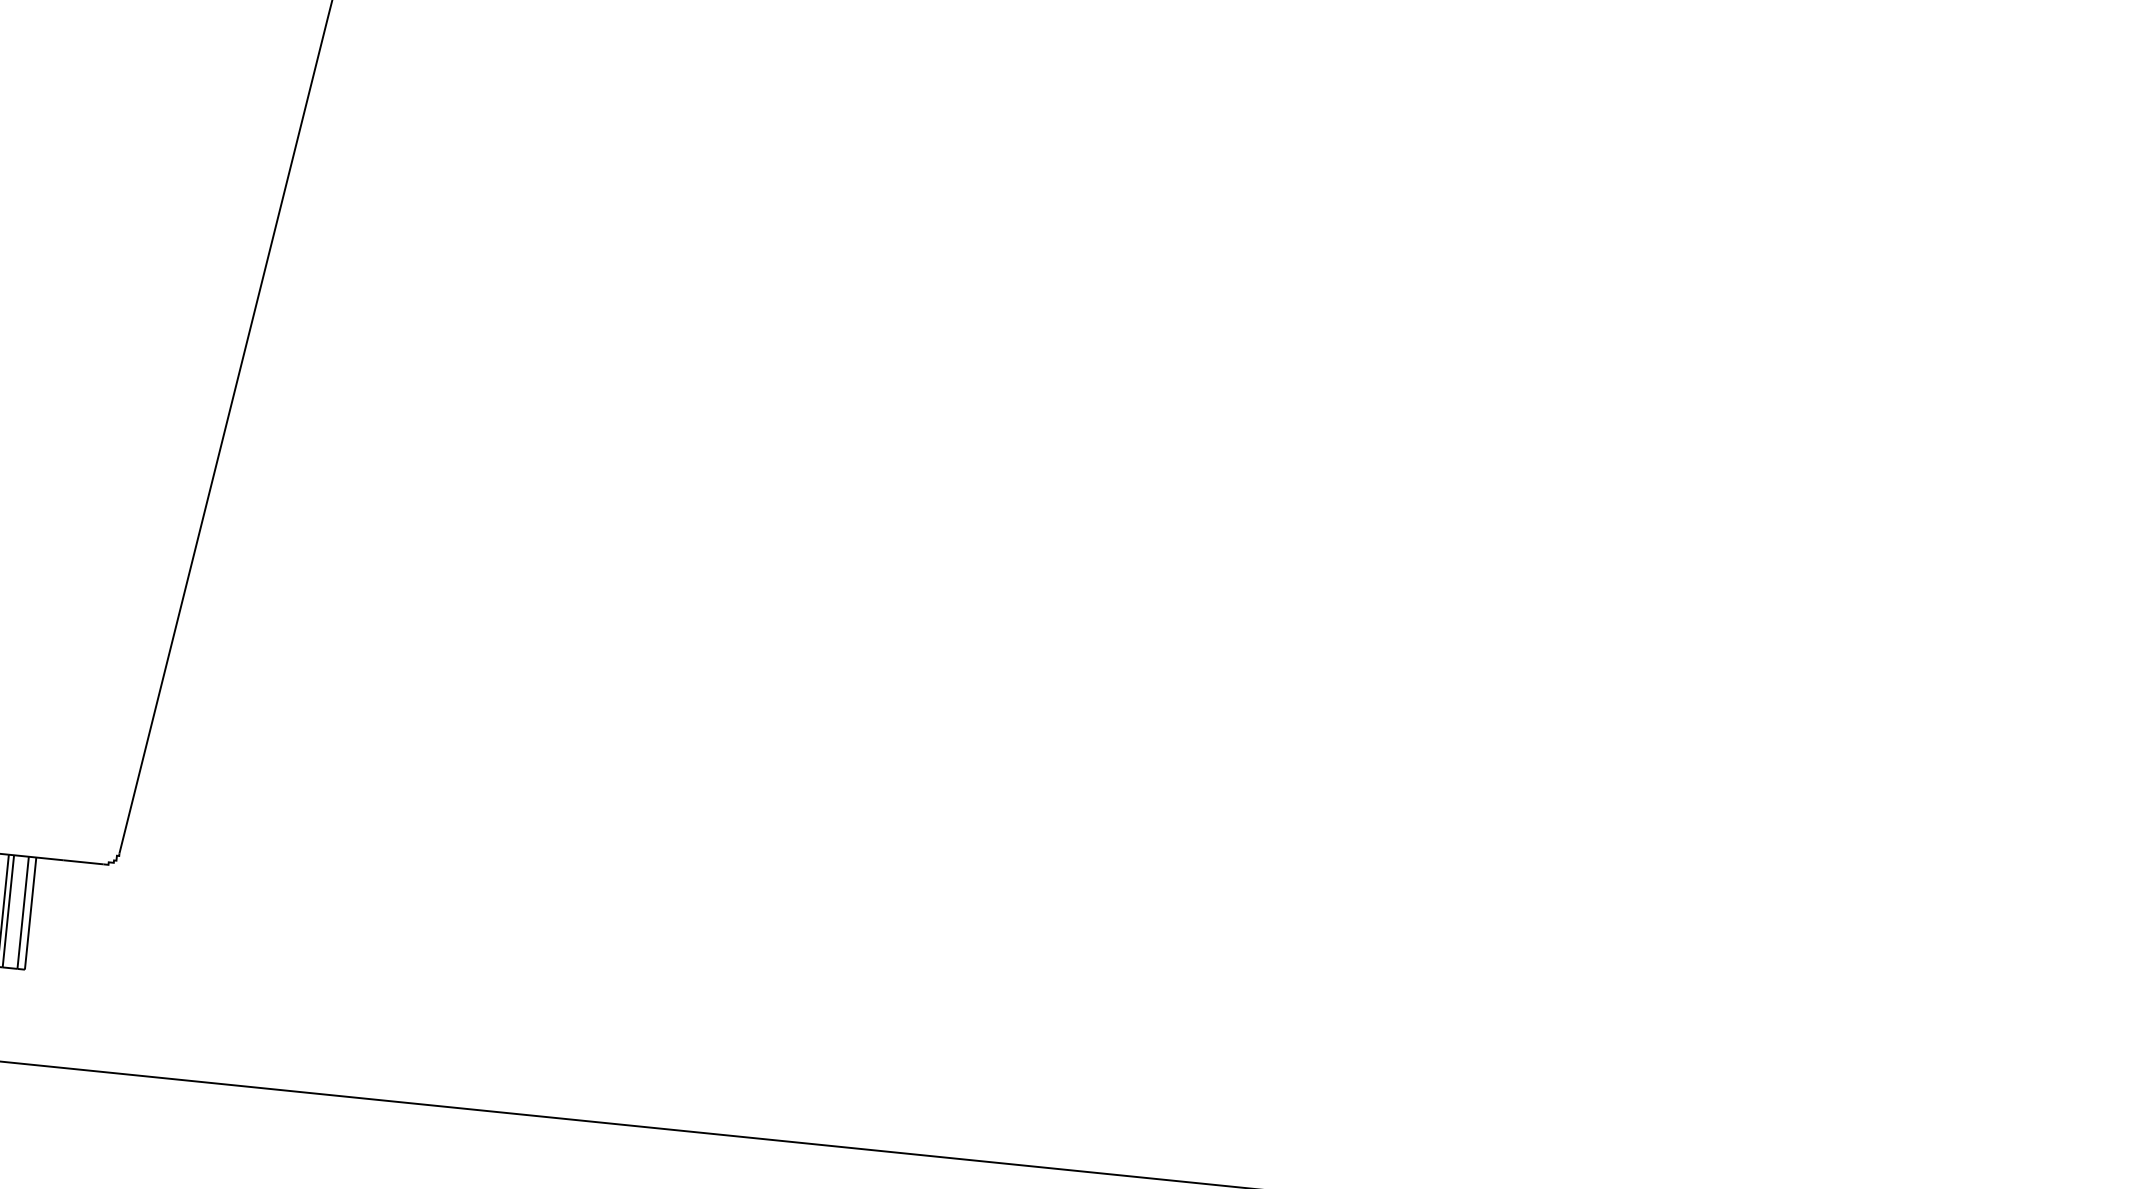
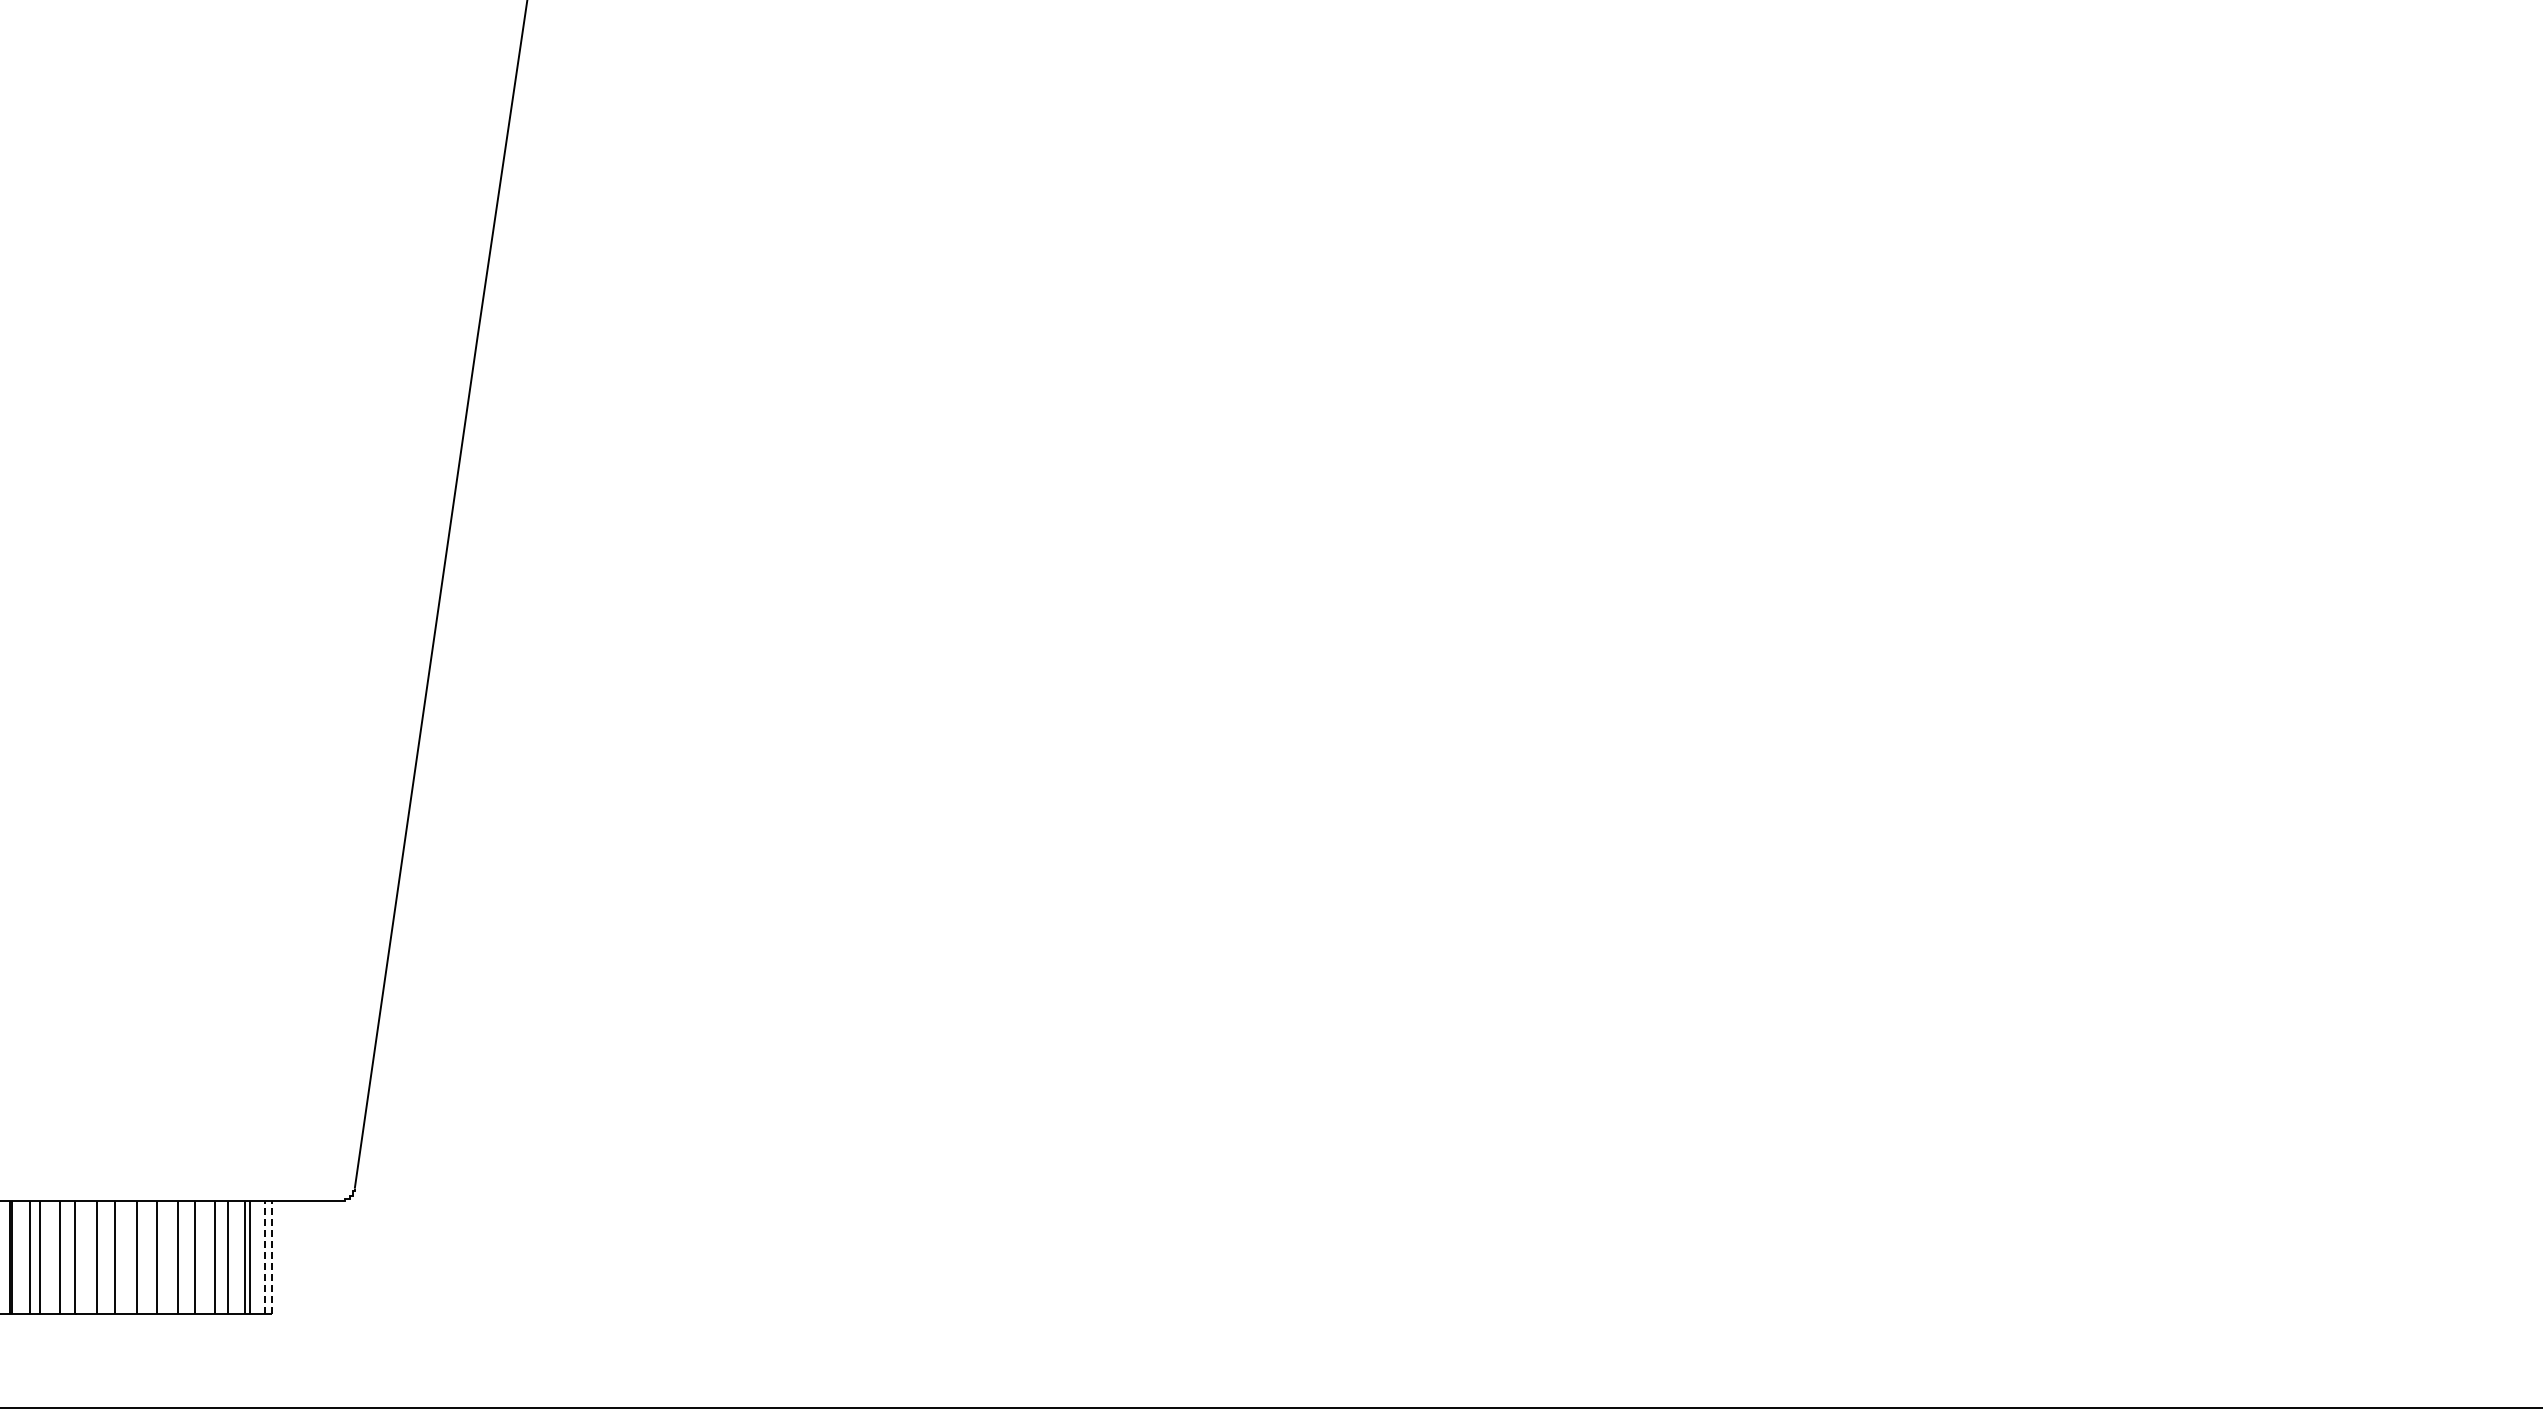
line: (22, 911) -> (264, 1256), solid -> dashed
line: (30, 912) -> (272, 1256), solid -> dashed

